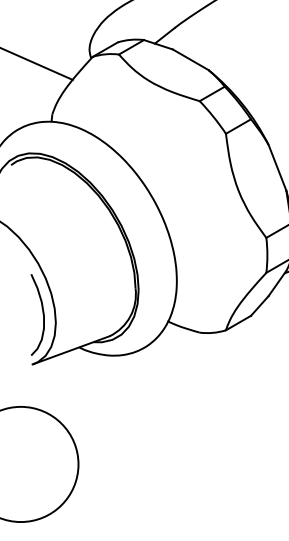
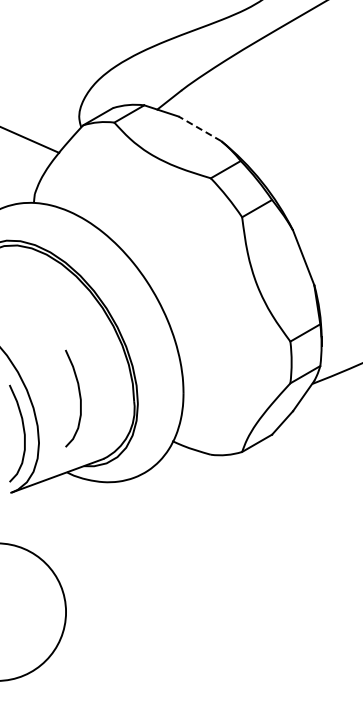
line: (191, 59) -> (200, 128), solid -> dashed
curve: (89, 285) -> (79, 398), added

